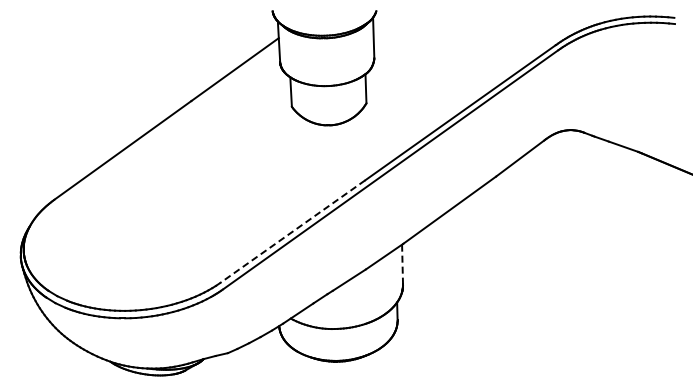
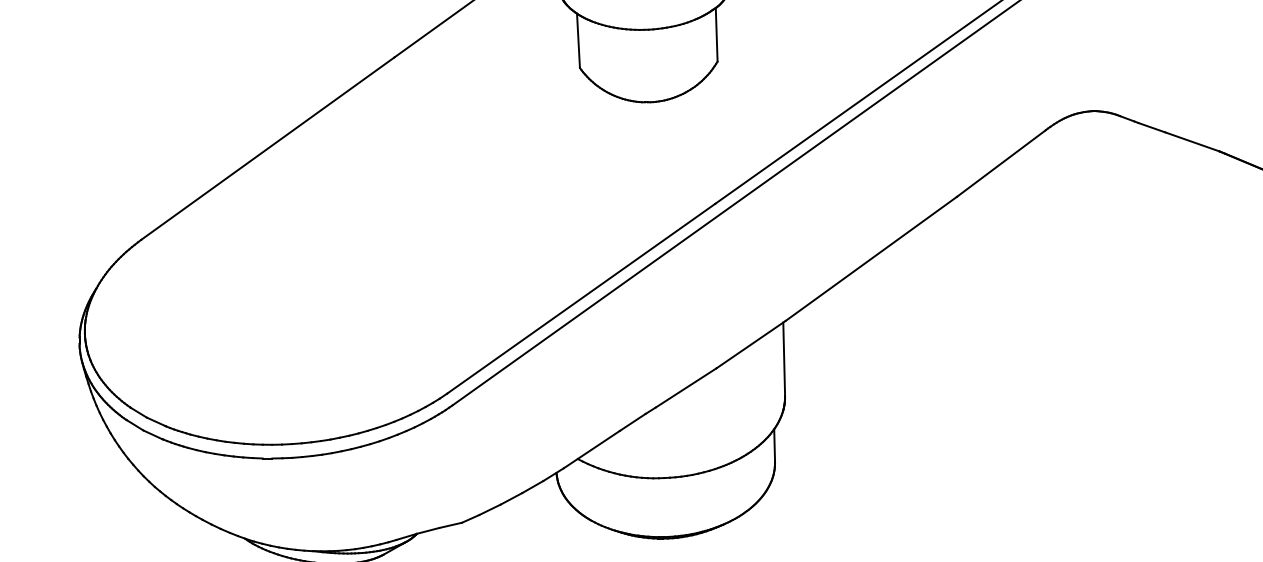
line: (292, 231) -> (581, 298), dashed -> solid
line: (402, 264) -> (784, 359), dashed -> solid

